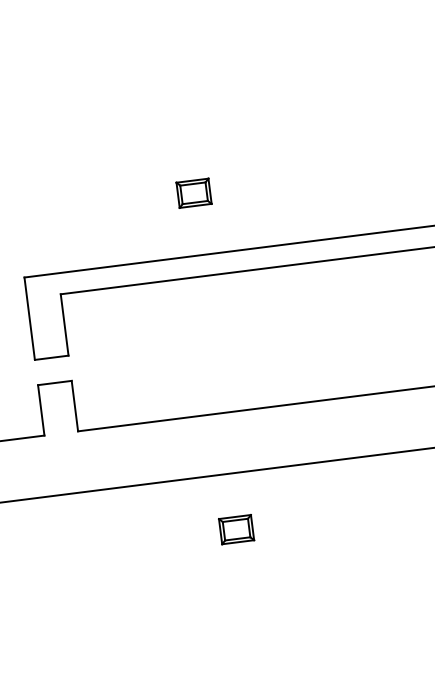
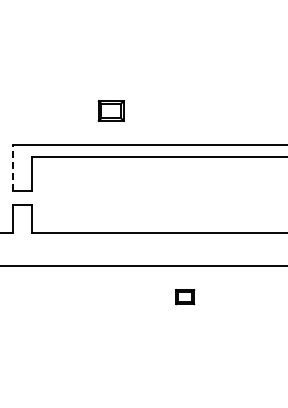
part: (194, 192) -> (111, 110), size x1.4
line: (30, 317) -> (13, 167), solid -> dashed
part: (237, 530) -> (185, 297), moved

